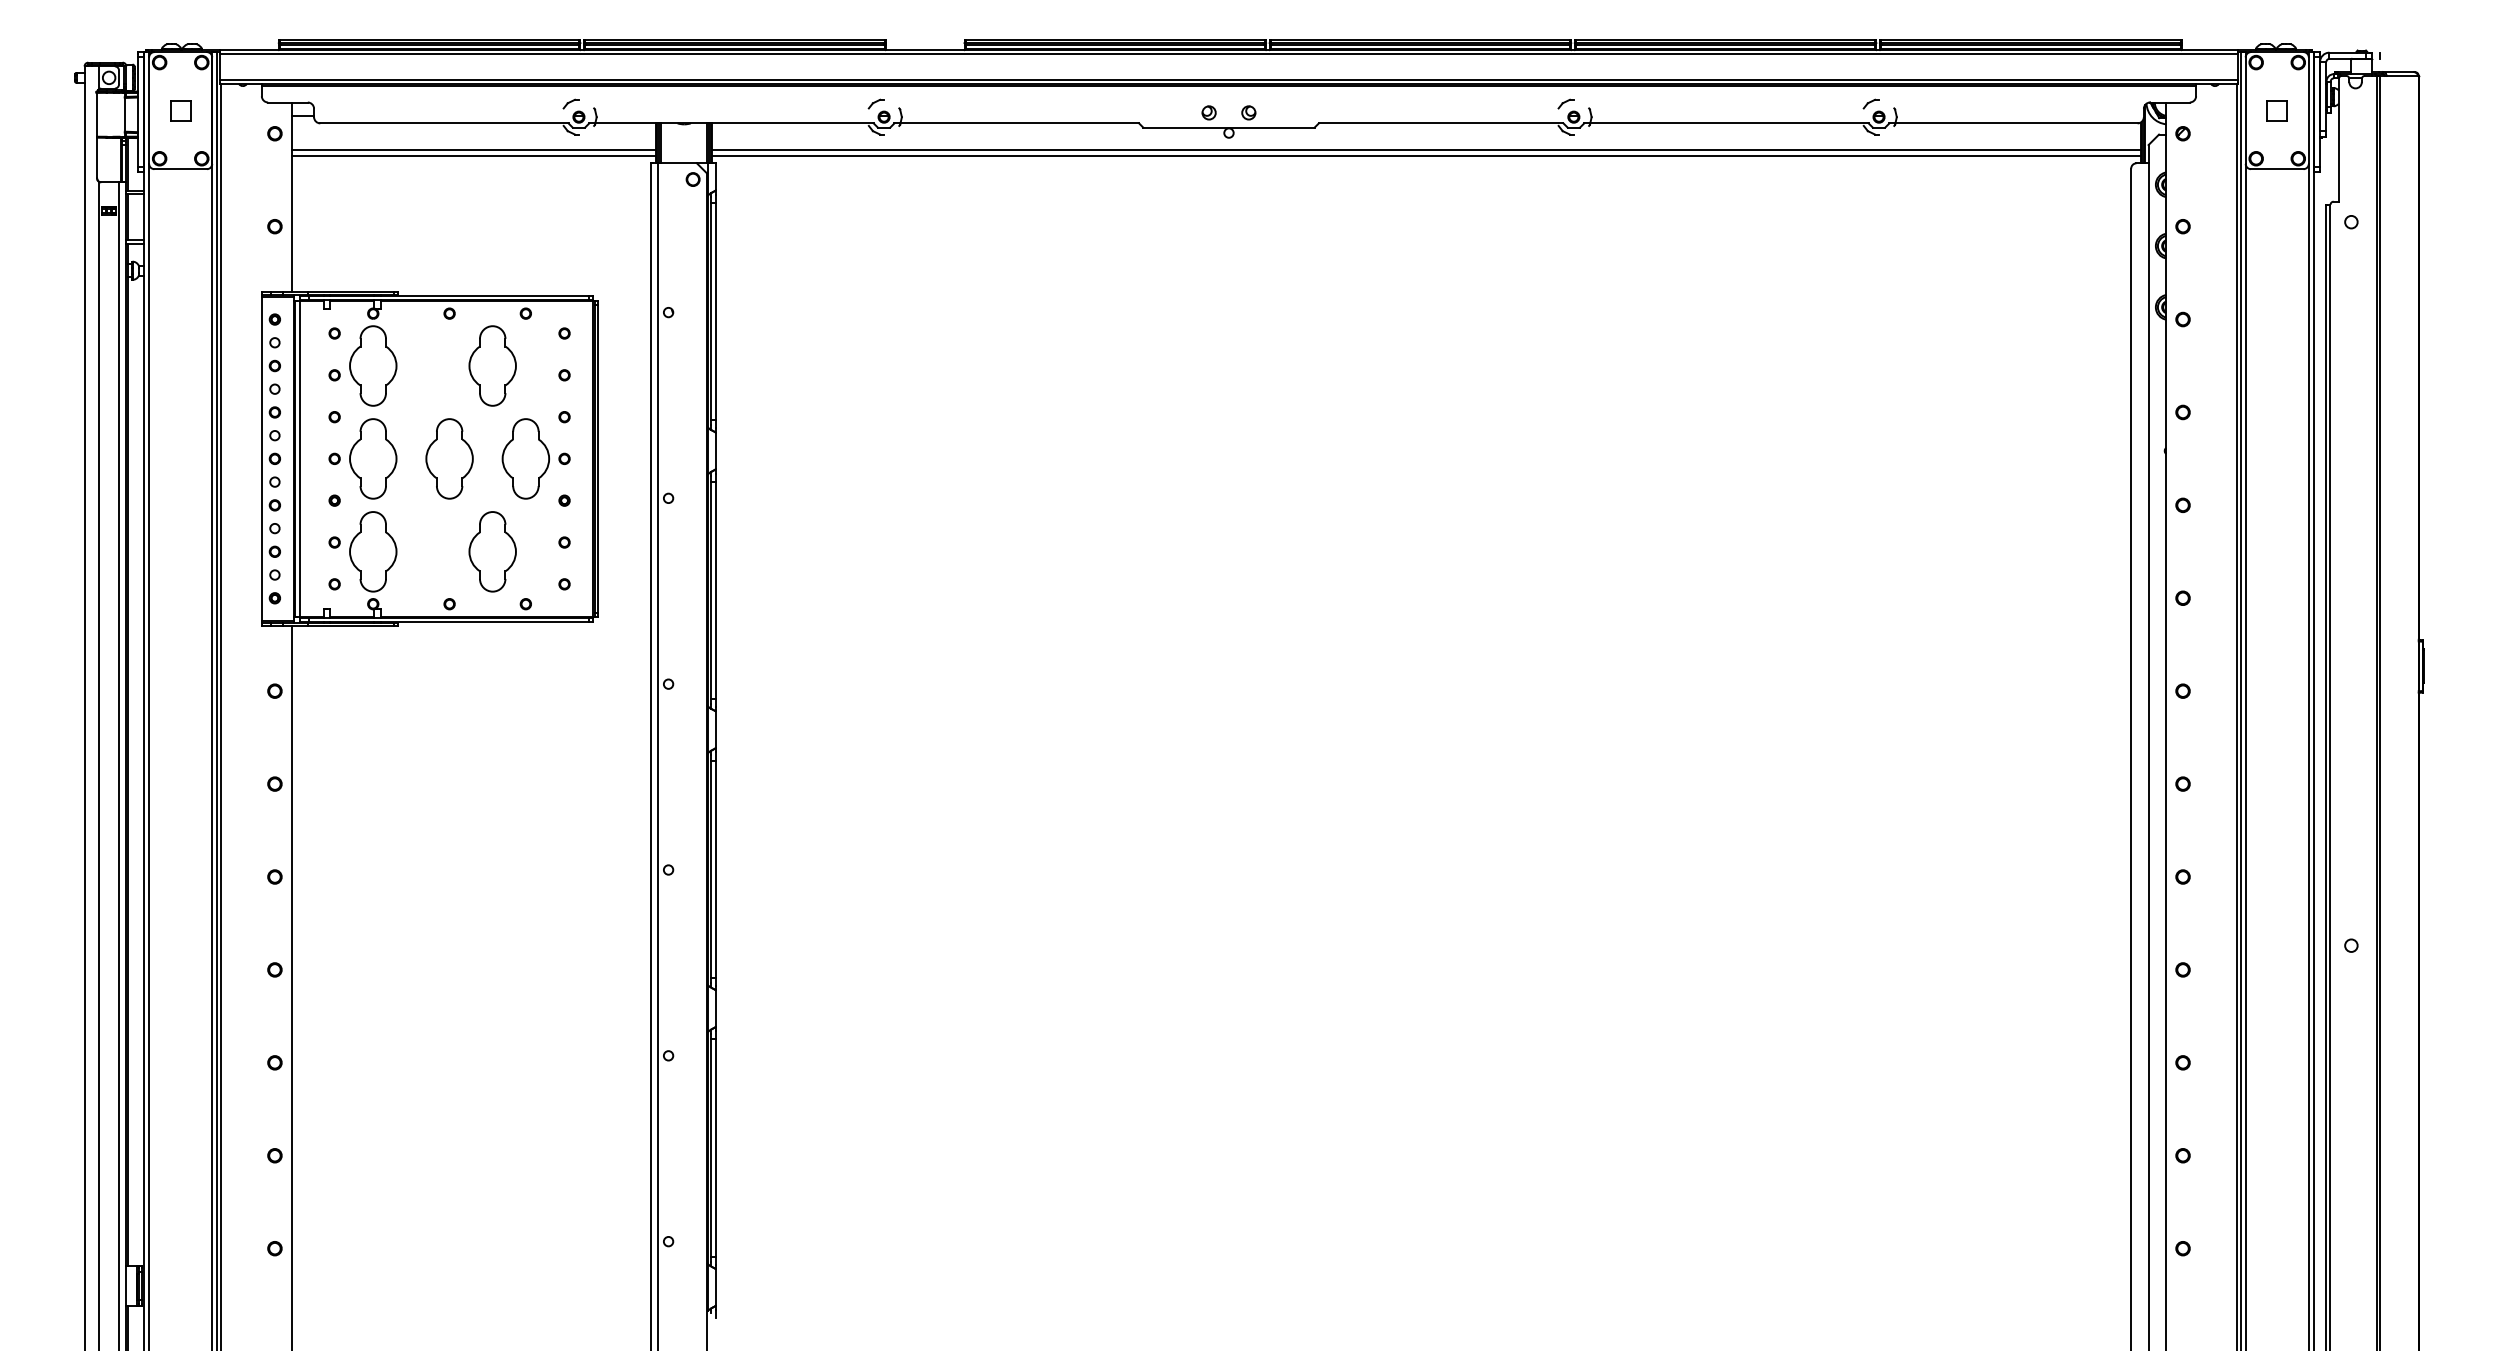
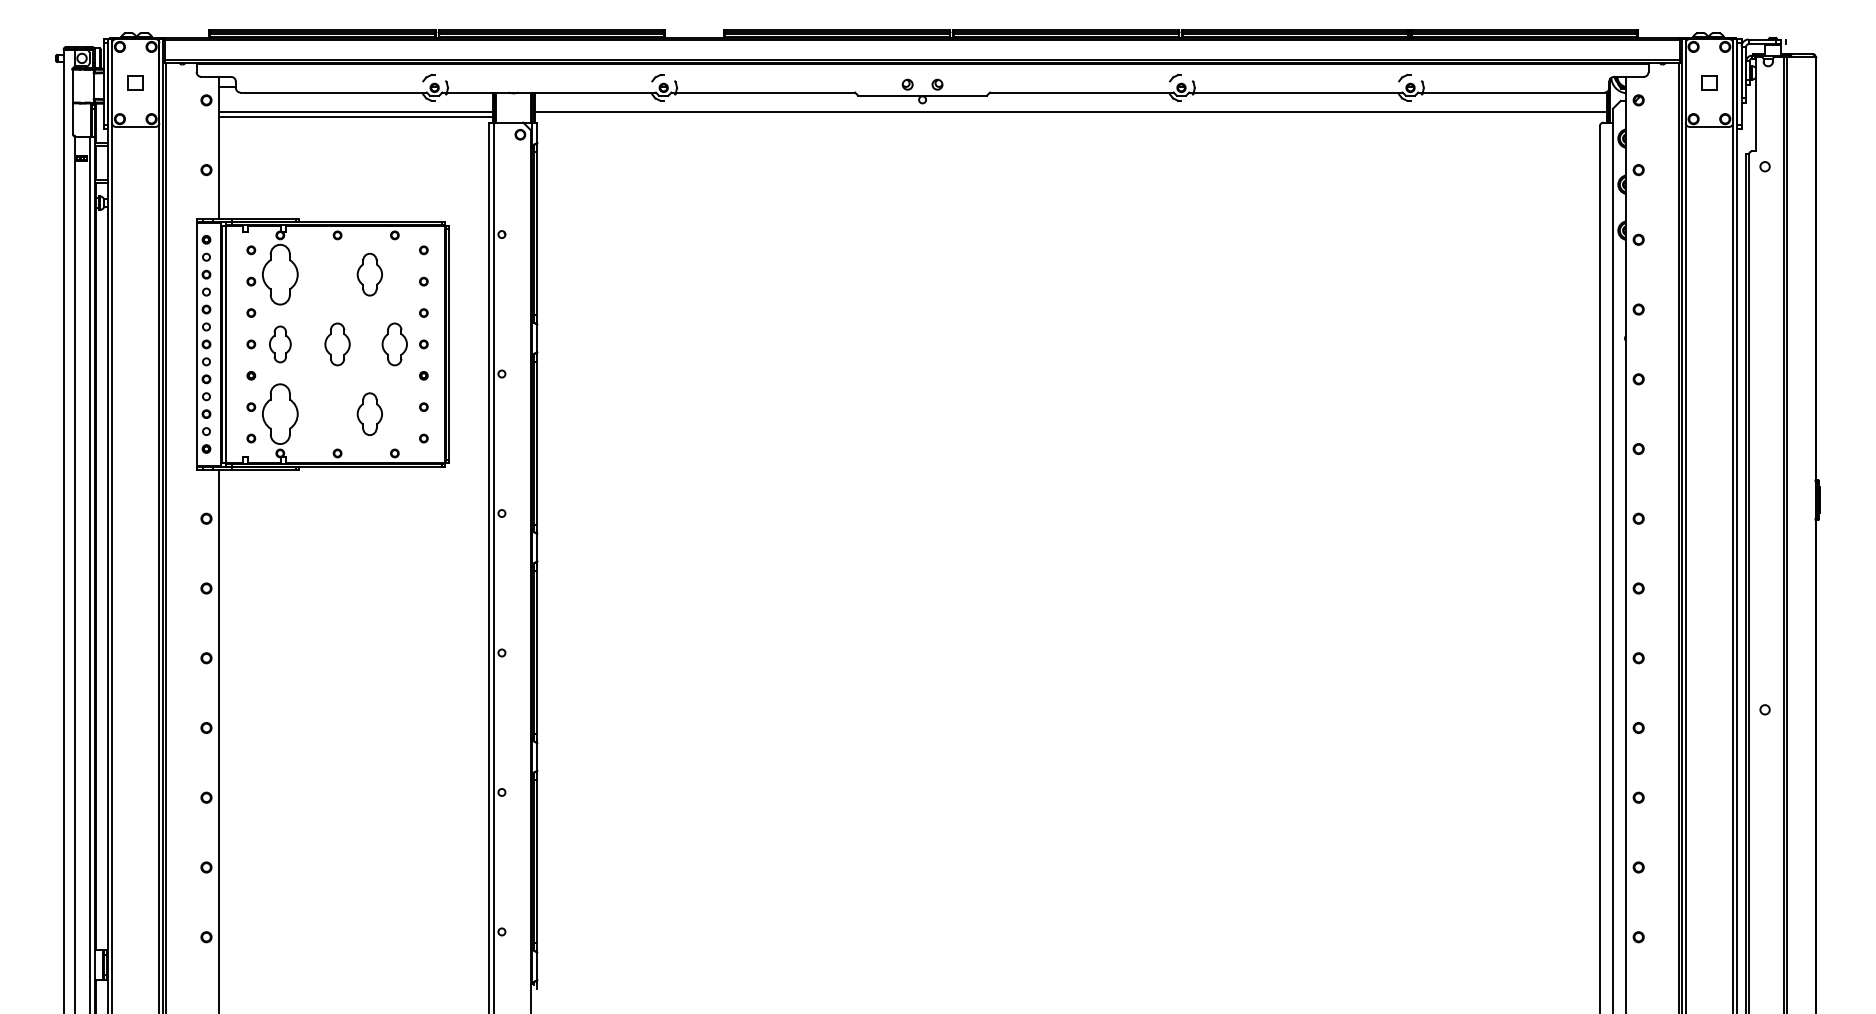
line: (1426, 155) -> (1070, 116), removed
part: (492, 365) -> (369, 274), size x0.7
part: (373, 458) -> (280, 344), size x0.6
part: (449, 458) -> (337, 344), size x0.7
part: (525, 458) -> (394, 344), size x0.7
part: (492, 551) -> (369, 413), size x0.7

